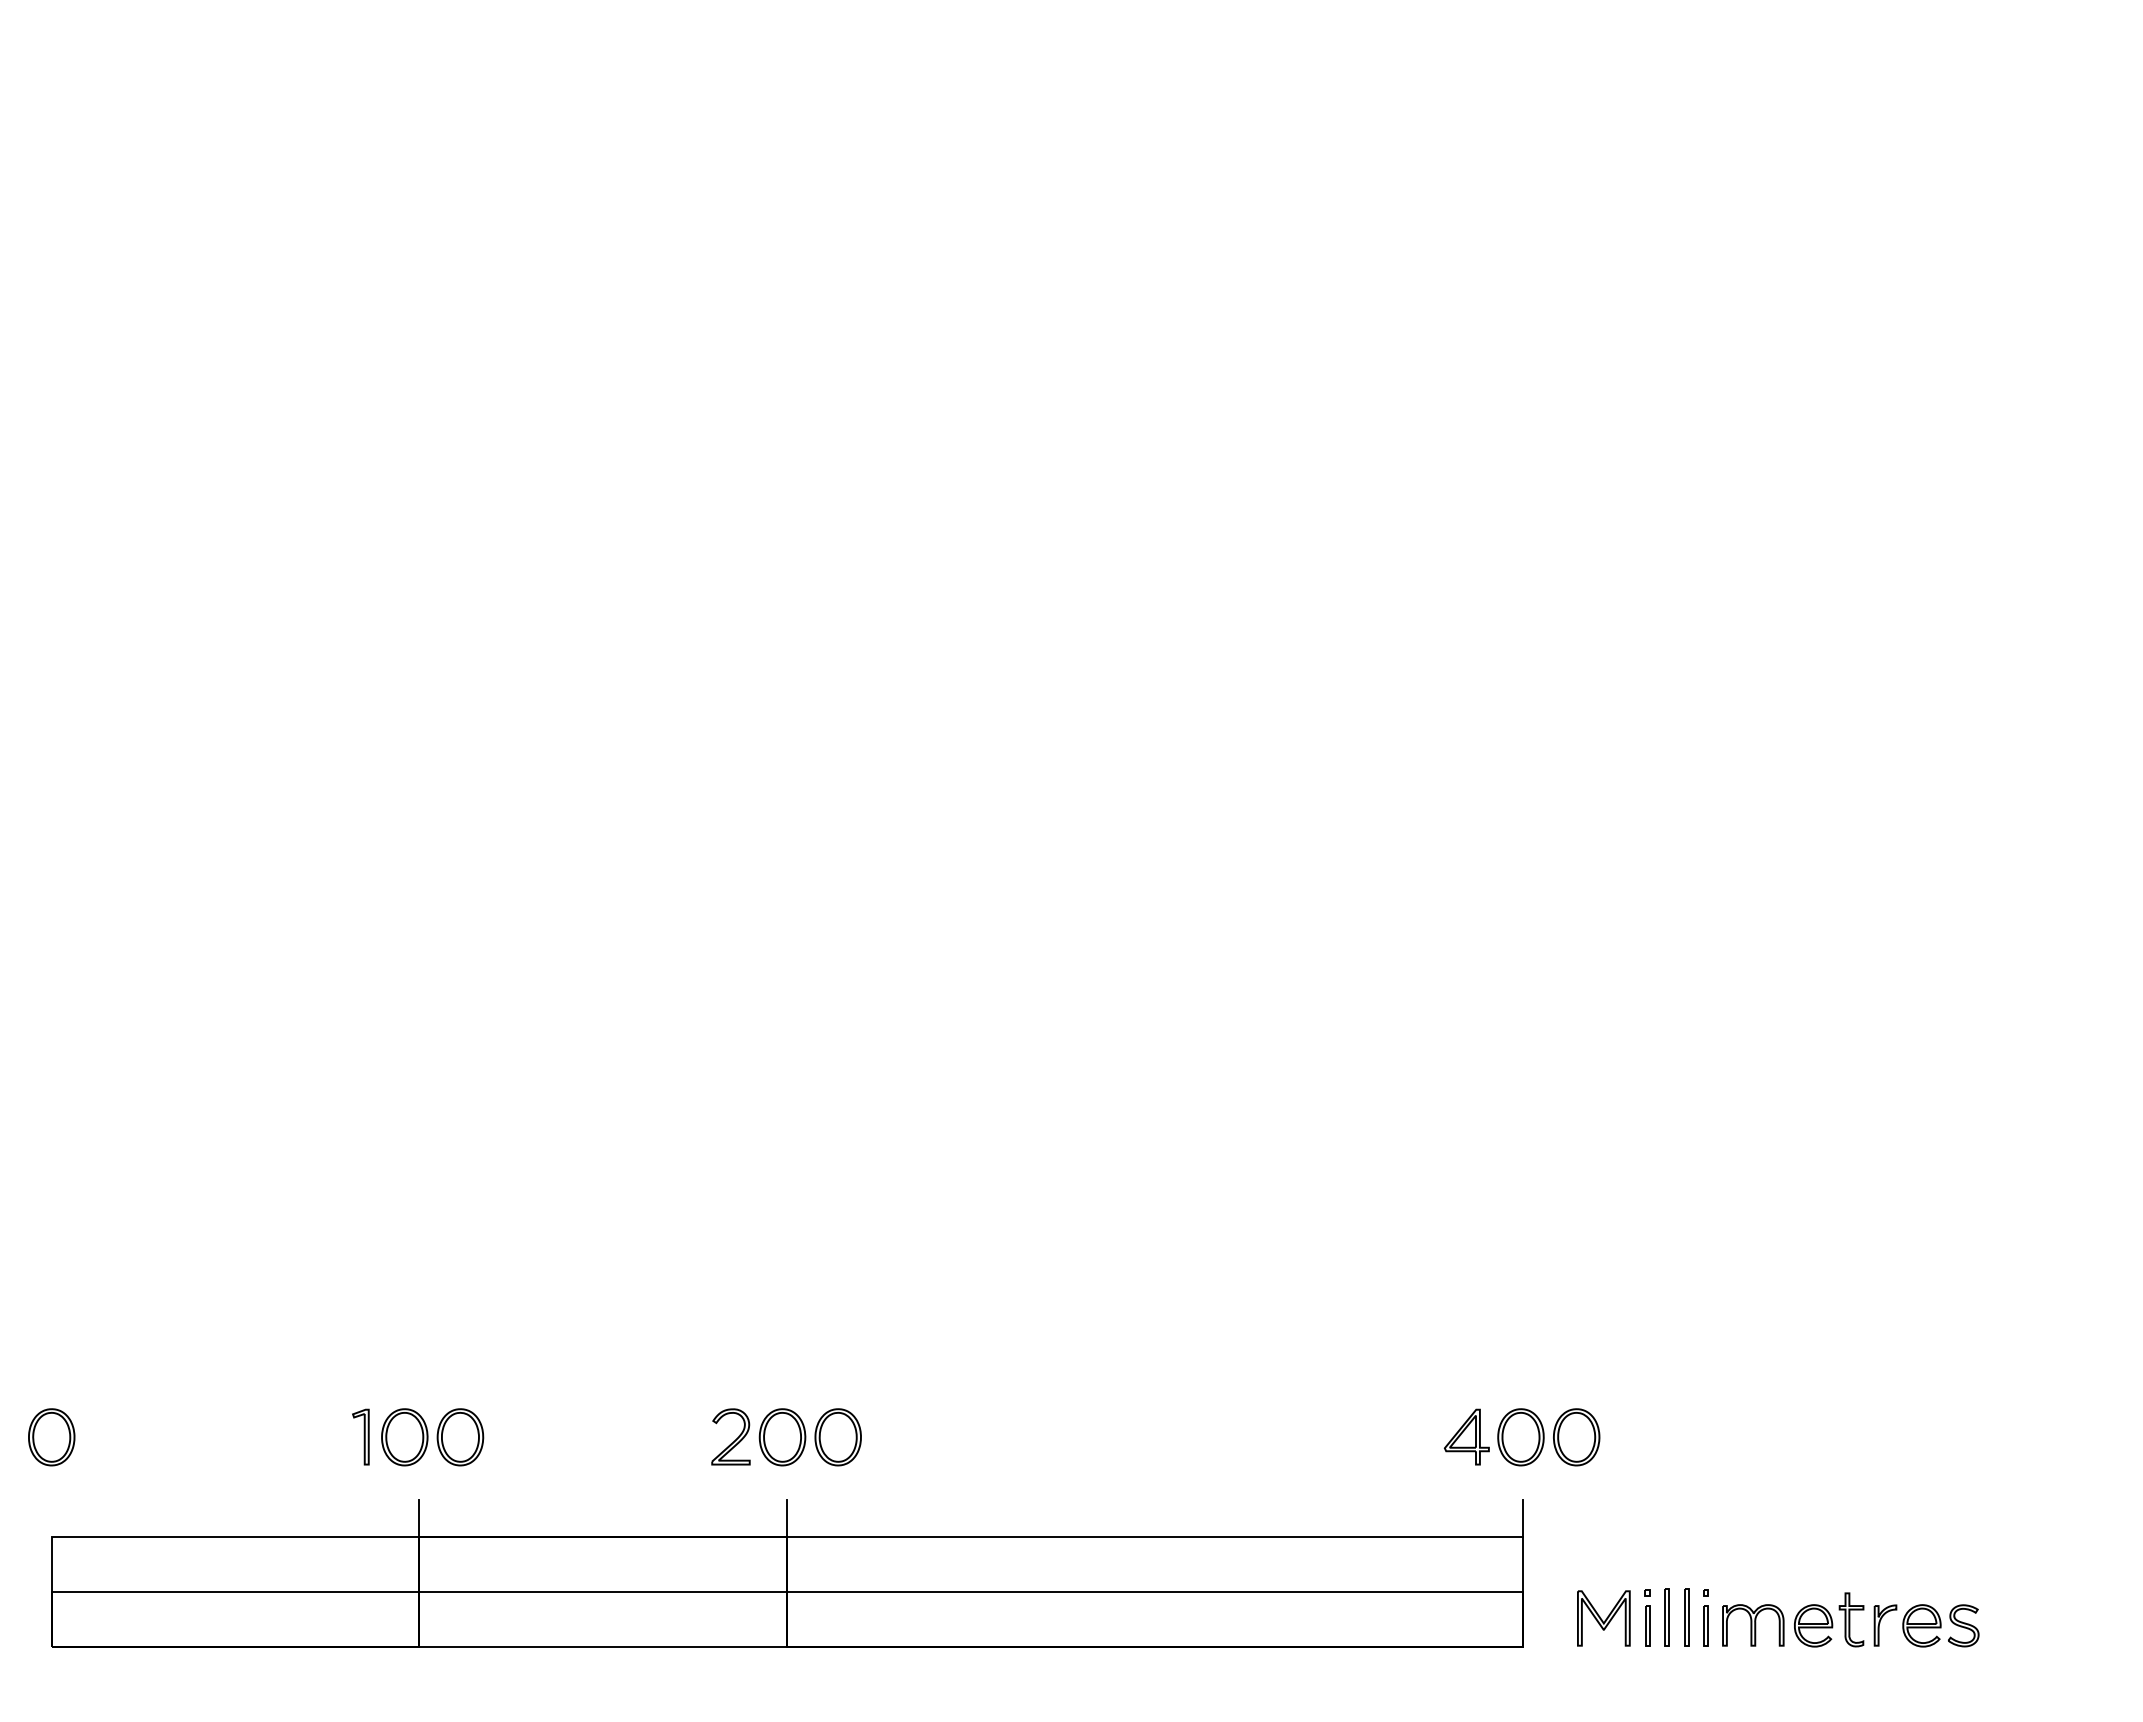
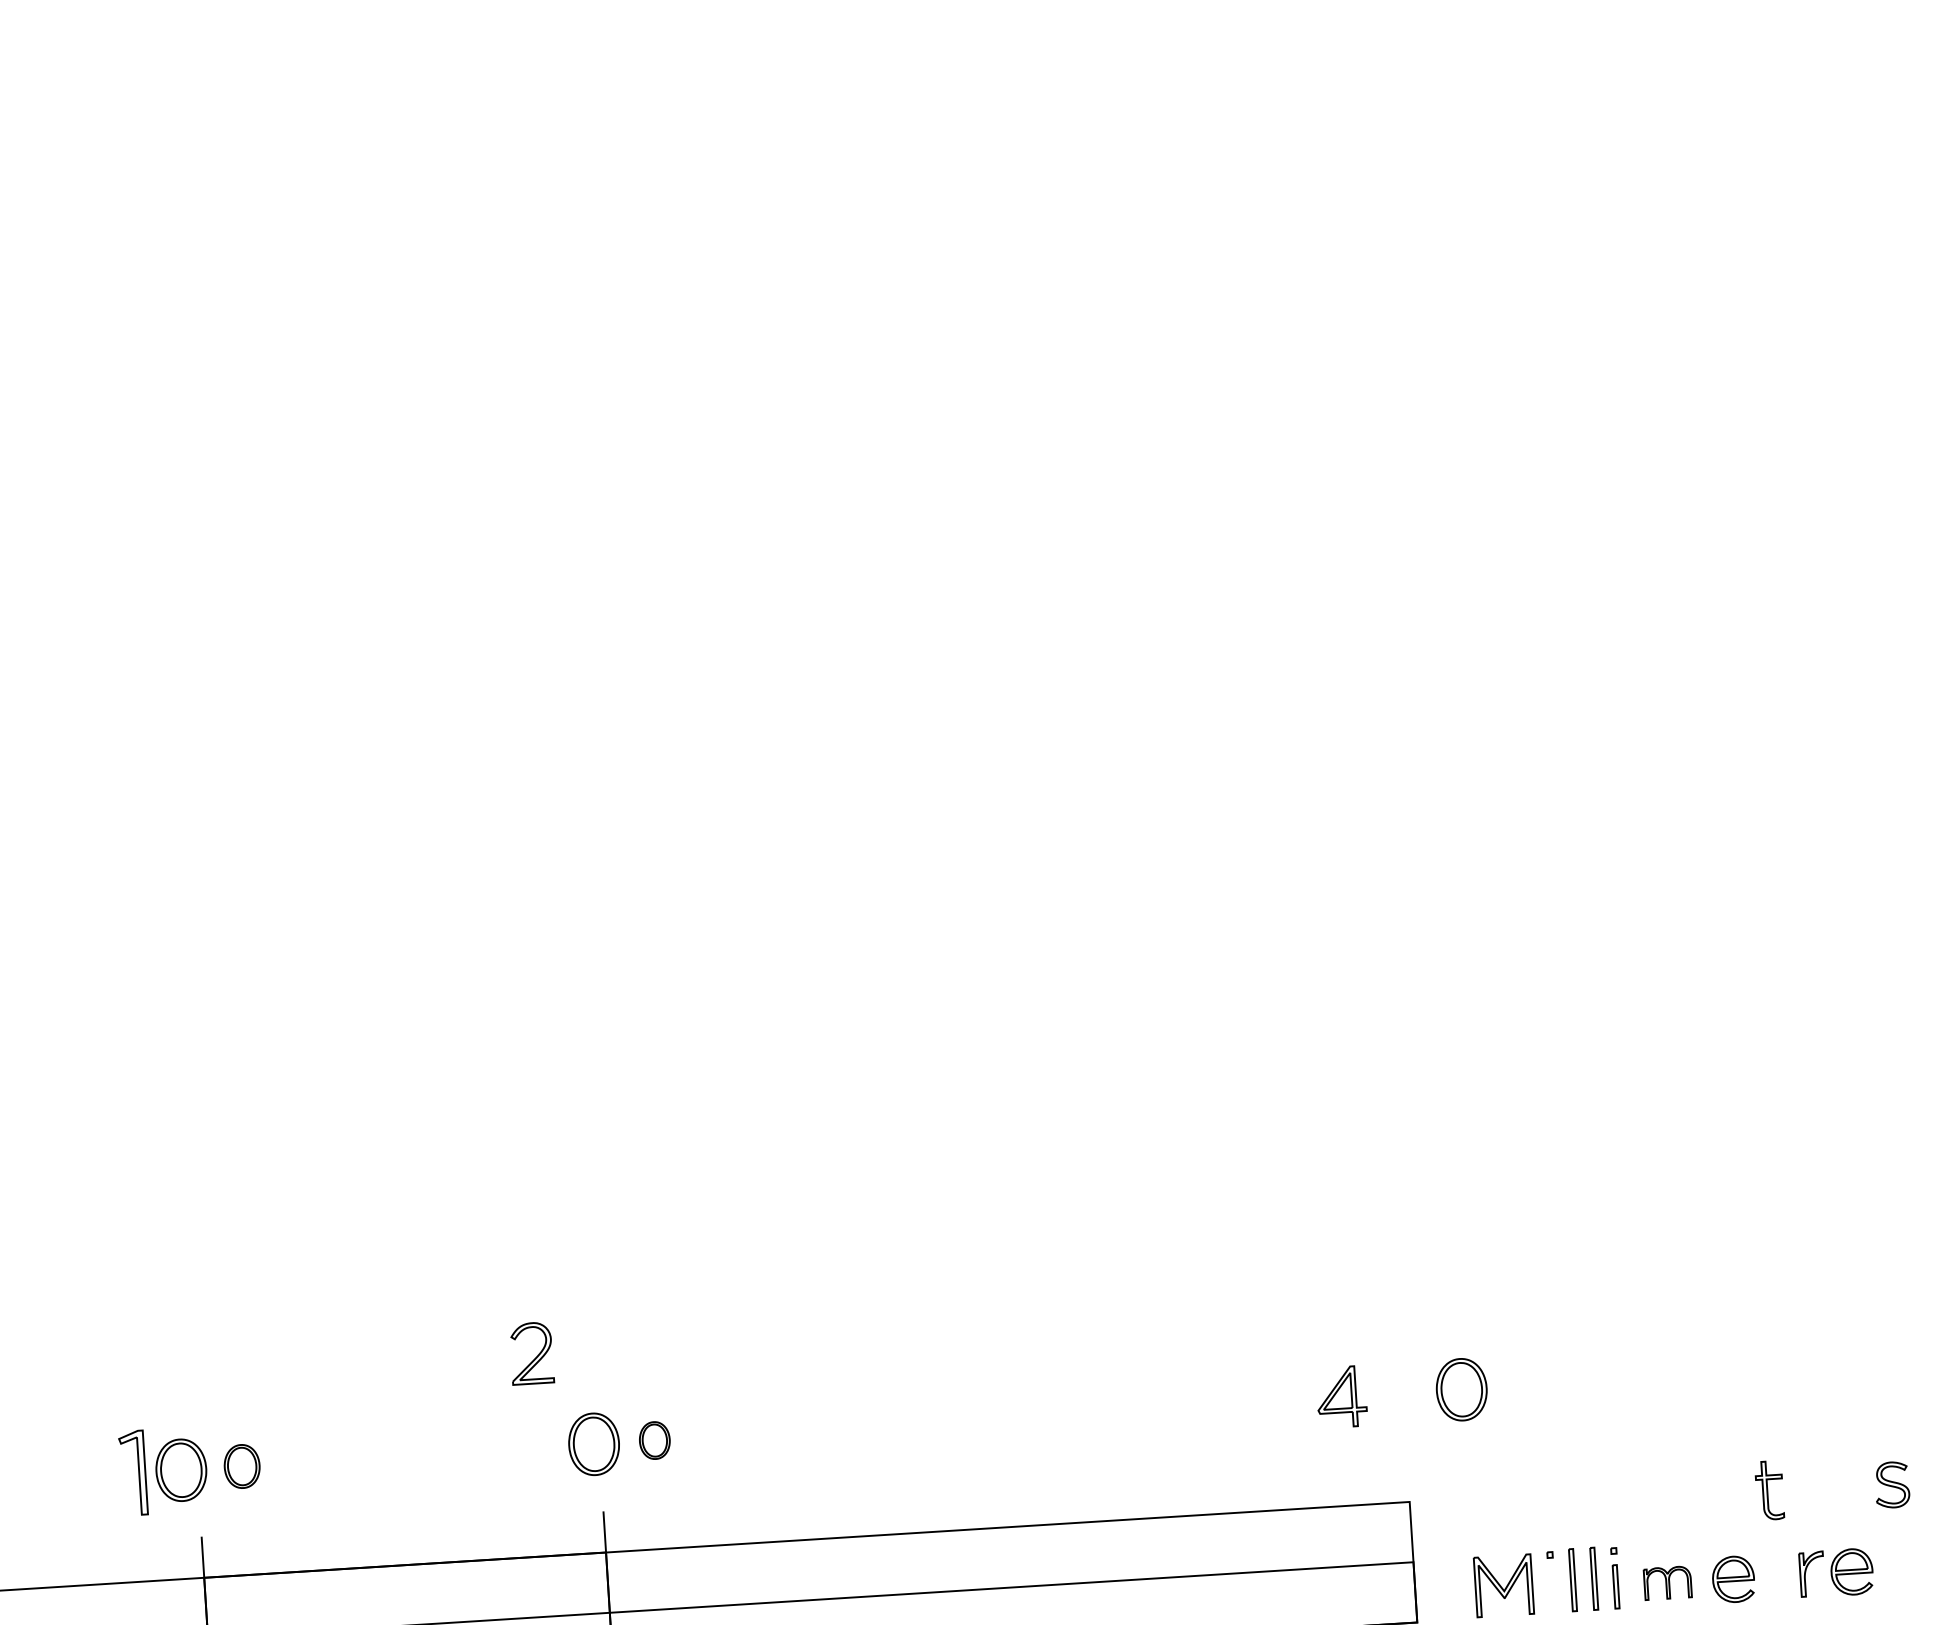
part: (360, 1436) -> (132, 1472), size x1.4
part: (730, 1436) -> (531, 1353), moved
part: (460, 1437) -> (242, 1466), size x0.7
part: (837, 1437) -> (654, 1440), size x0.6
part: (1520, 1437) -> (1400, 1393), removed
line: (1522, 1517) -> (1408, 1481), removed
part: (1851, 1619) -> (1769, 1490), moved
part: (1647, 1625) -> (1552, 1590), removed
part: (1753, 1625) -> (1667, 1583), size x0.7
part: (1963, 1625) -> (1892, 1484), moved

